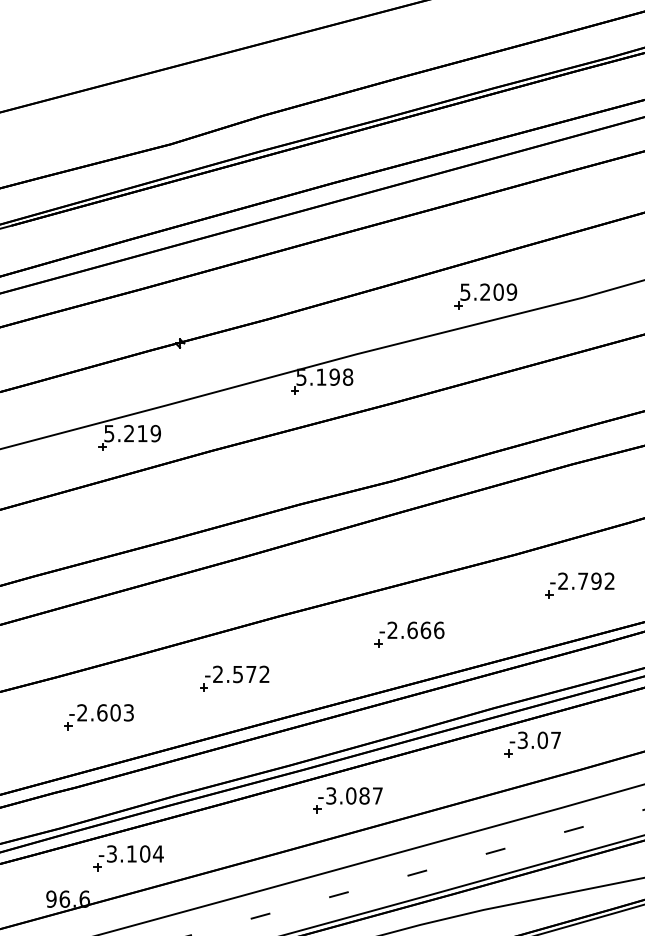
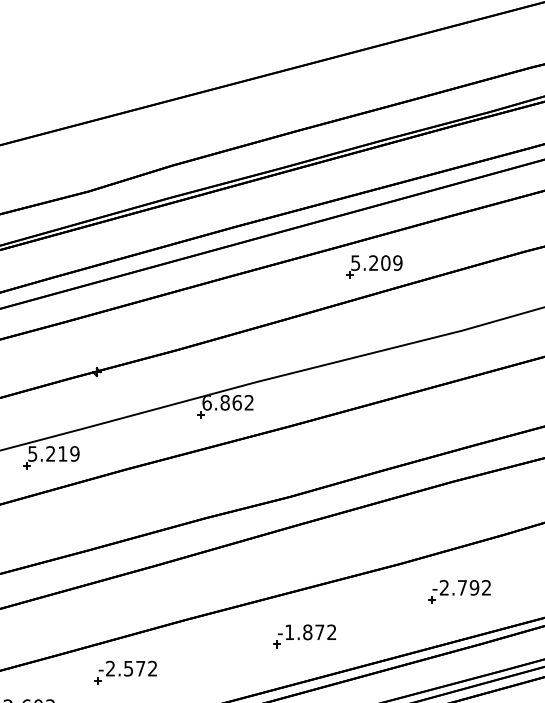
part: (485, 296) -> (373, 267), moved
text: (324, 376) -> (227, 402), 5.198 -> 6.862
text: (415, 630) -> (310, 632), -2.666 -> -1.872
part: (234, 678) -> (125, 672), moved

